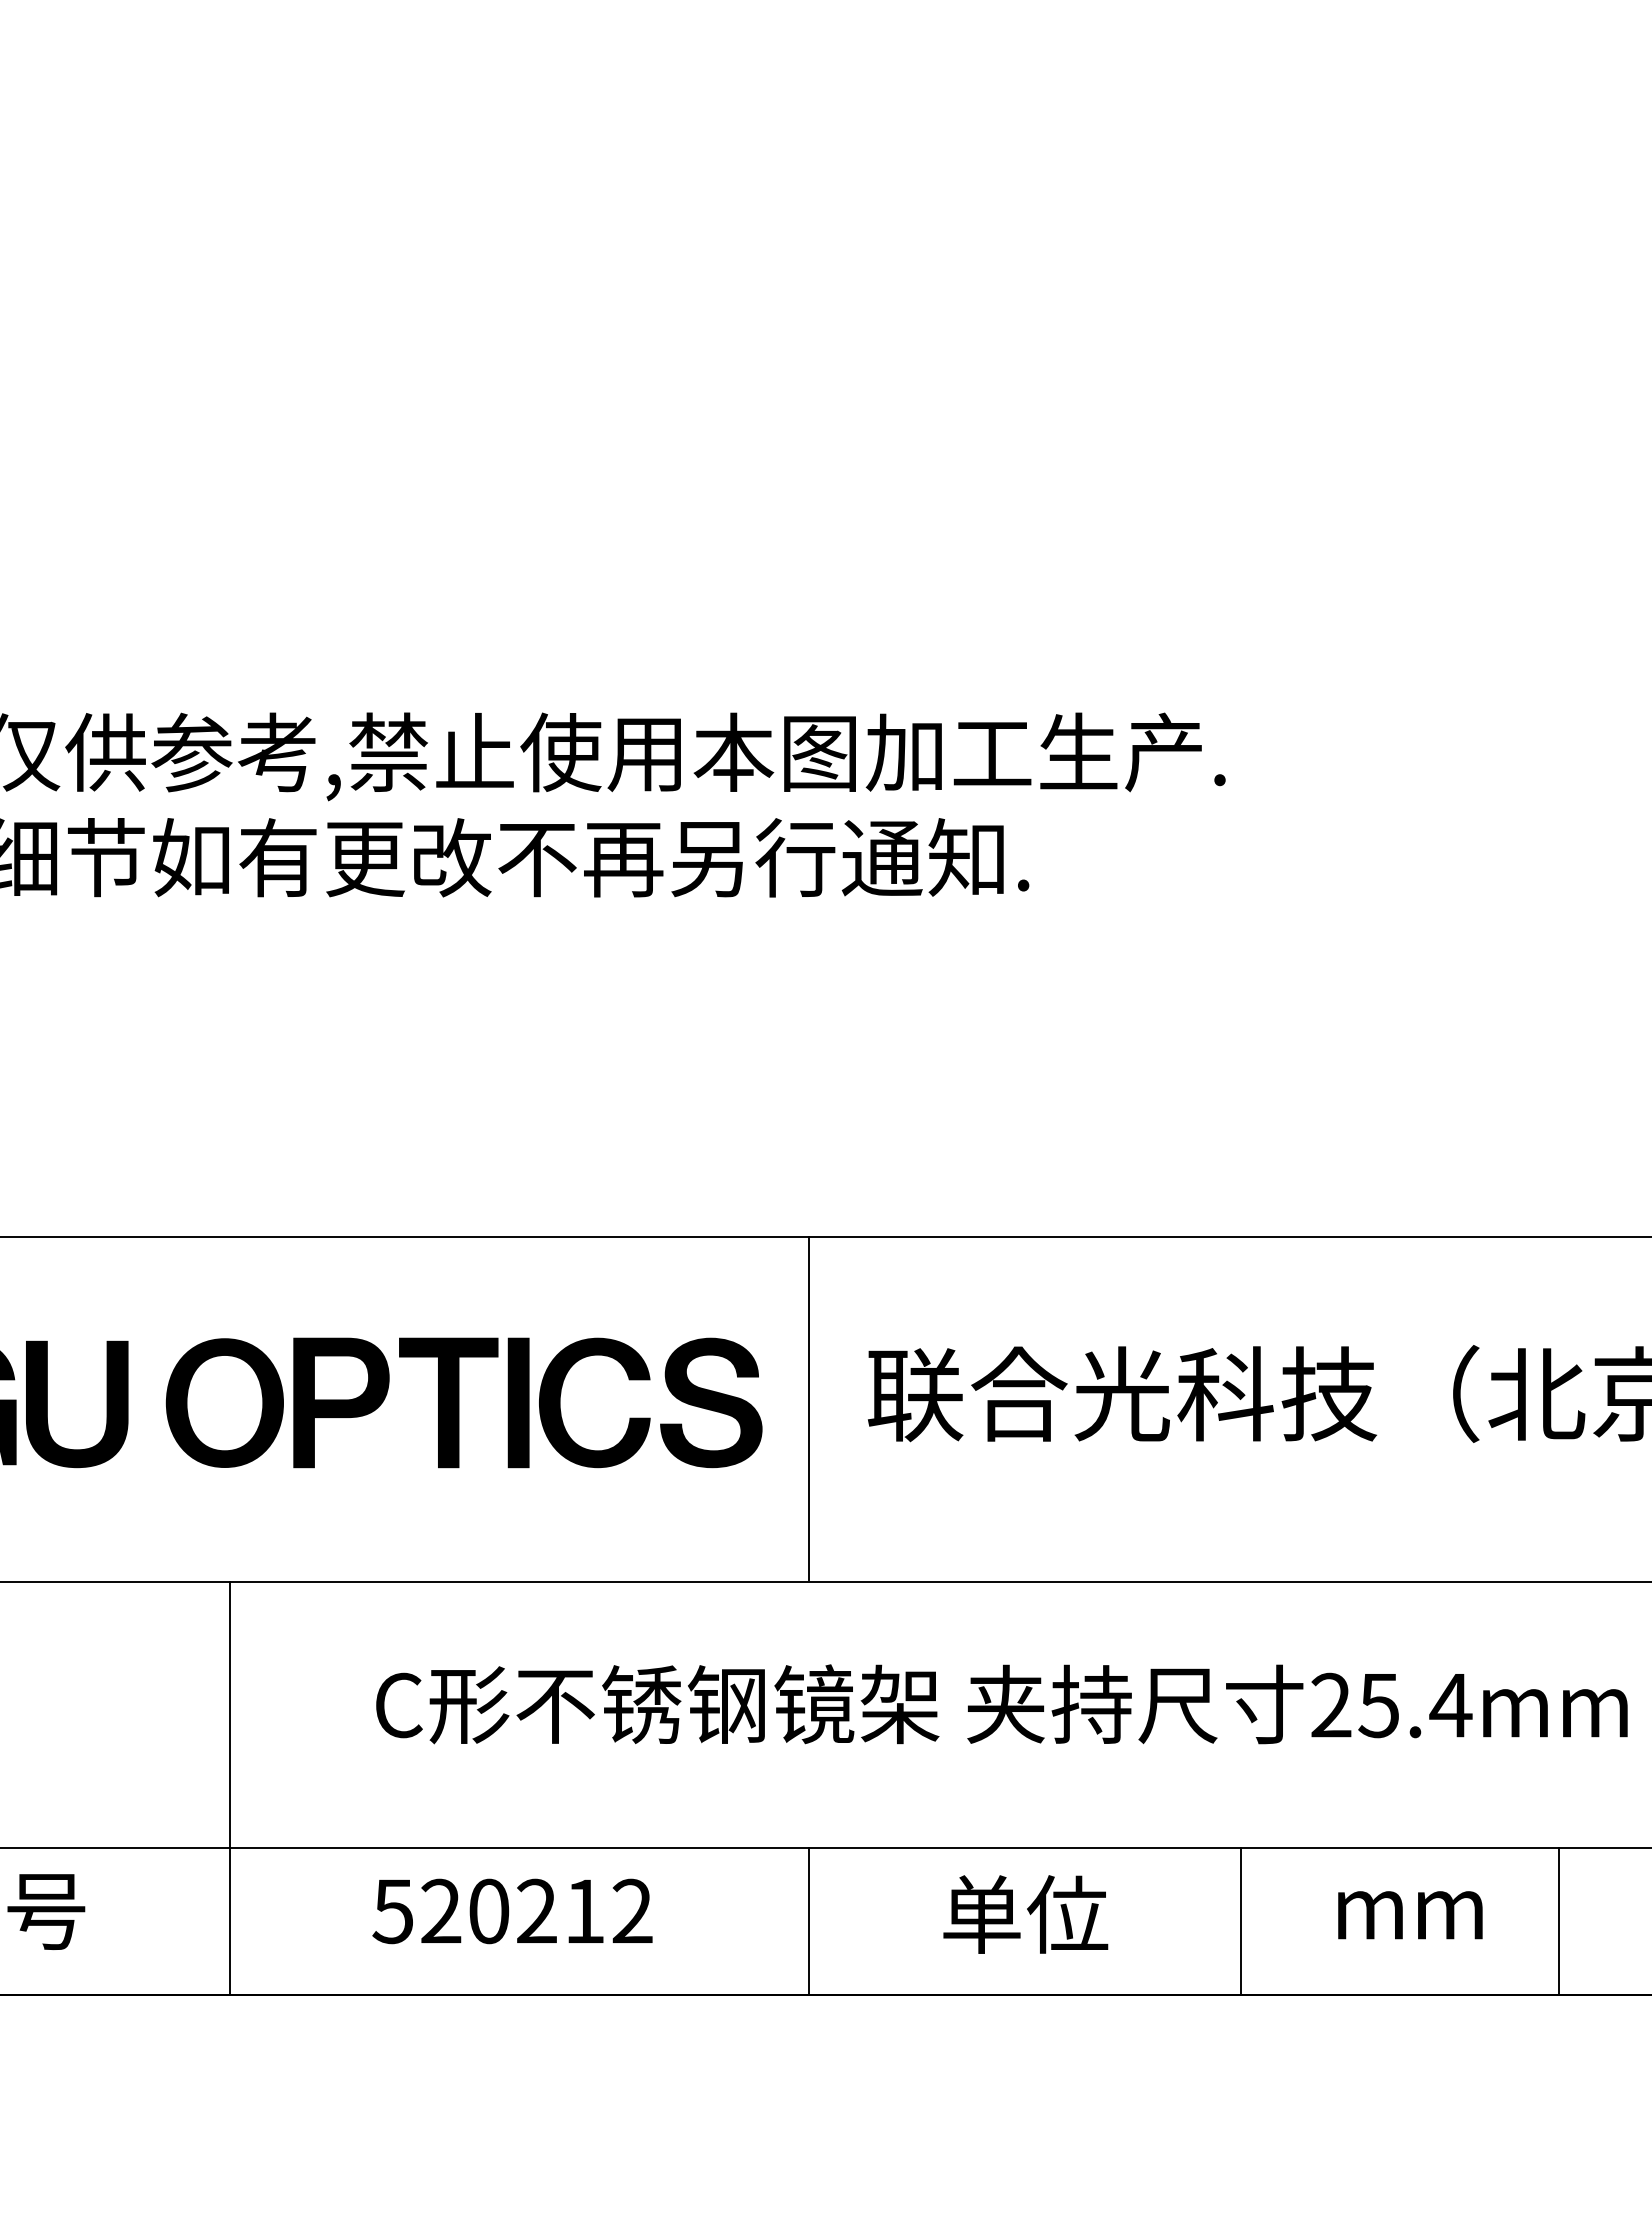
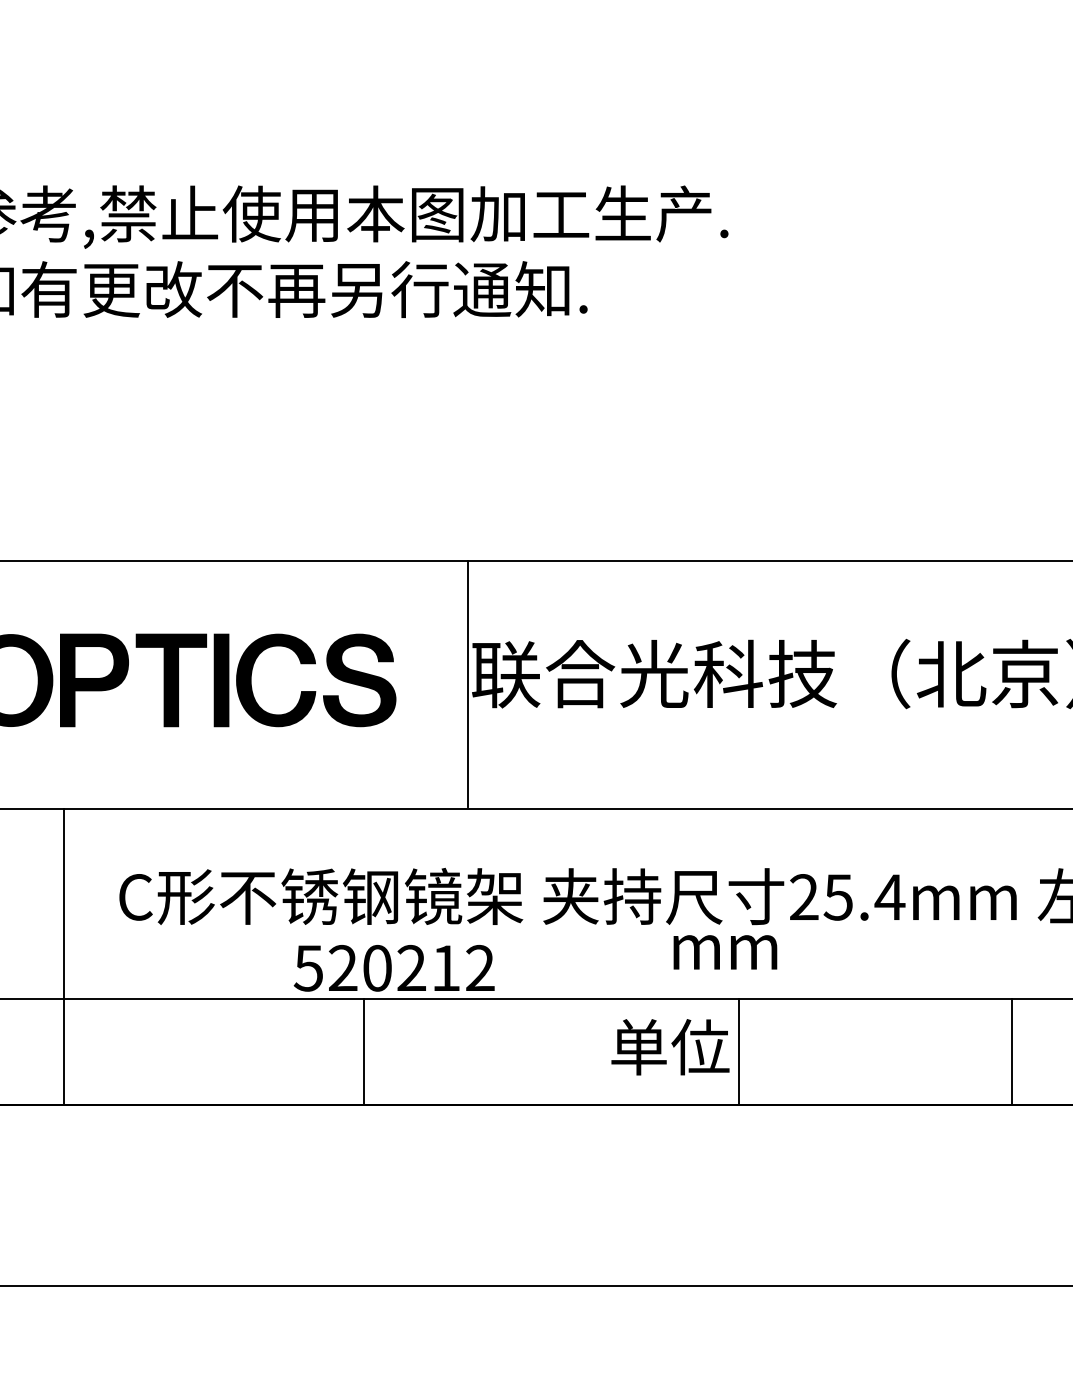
line: (808, 1407) -> (468, 683), moved
line: (230, 1788) -> (64, 956), moved
text: (512, 1911) -> (394, 968), moved
text: (1025, 1914) -> (670, 1047), moved
text: (1410, 1915) -> (725, 952), moved
line: (808, 1921) -> (364, 1052), moved
line: (1558, 1921) -> (1011, 1052), moved

